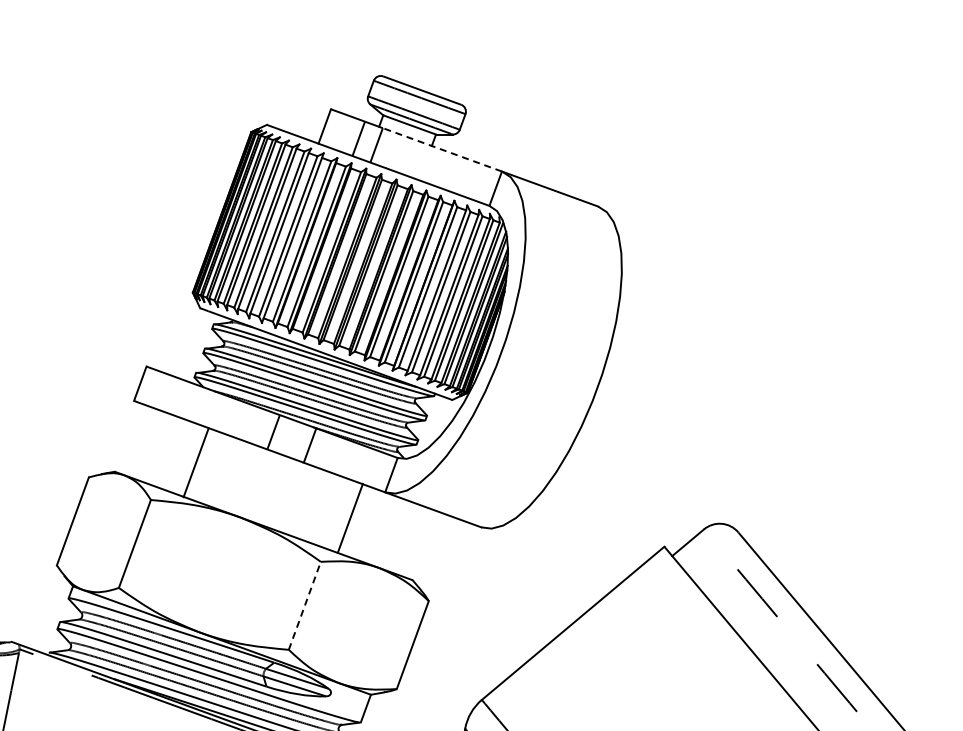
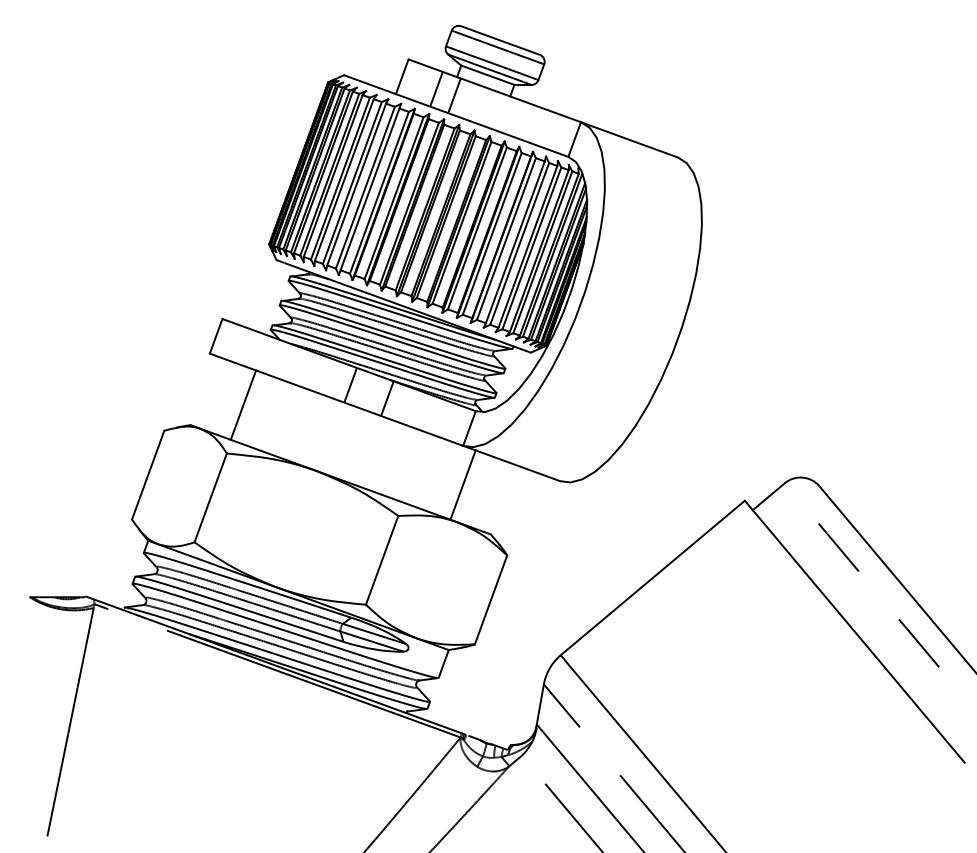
line: (442, 149) -> (520, 100), dashed -> solid
line: (196, 462) -> (243, 404), moved
line: (349, 517) -> (462, 484), moved
line: (305, 604) -> (382, 559), dashed -> solid

